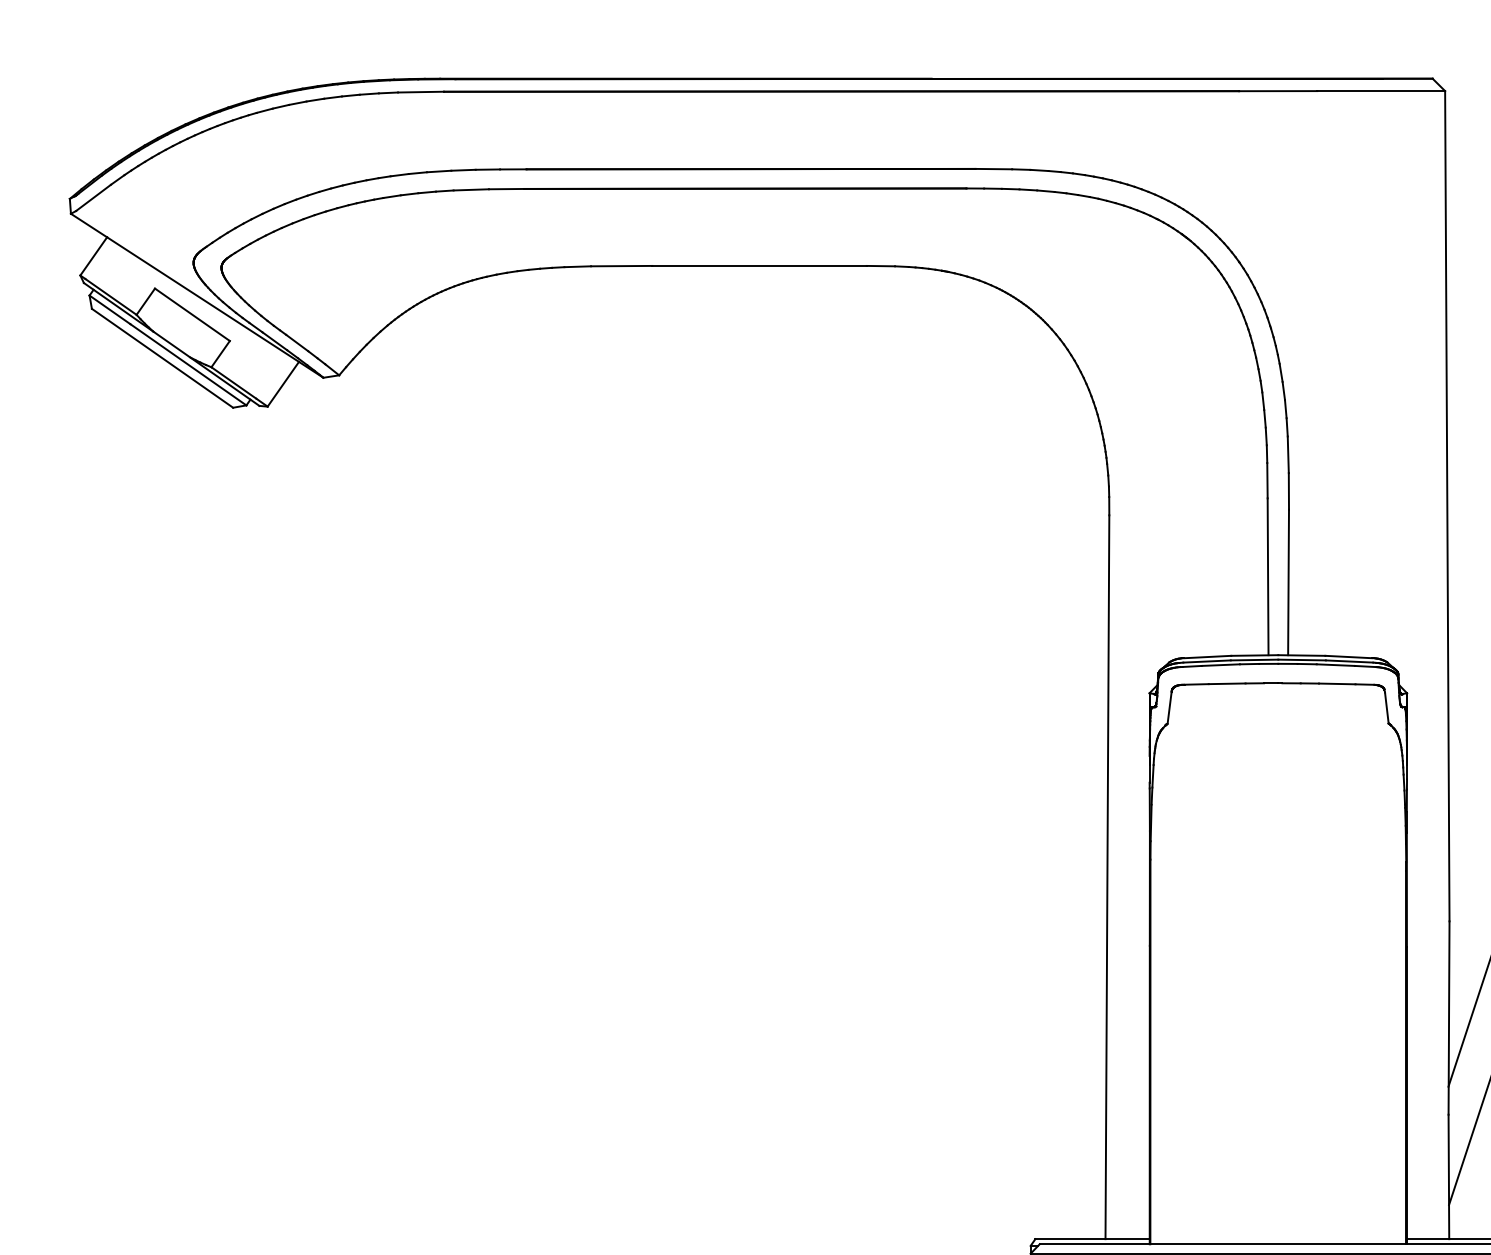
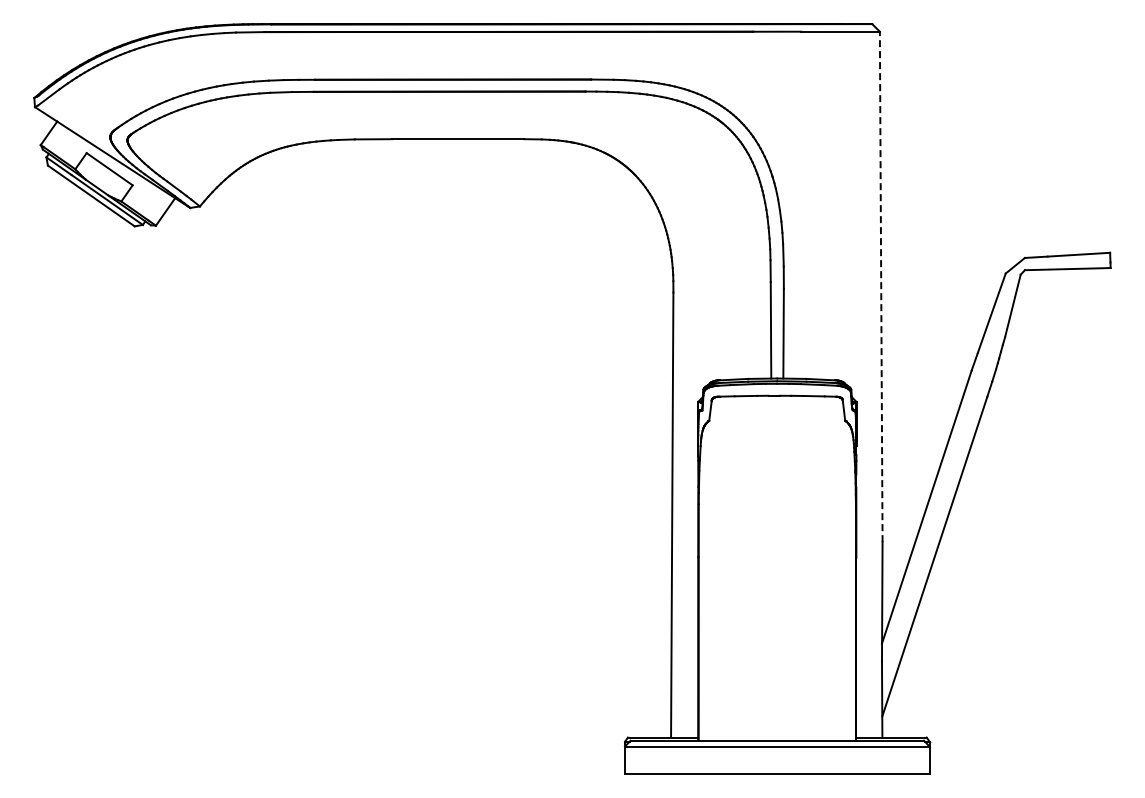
line: (1447, 505) -> (881, 286), solid -> dashed

